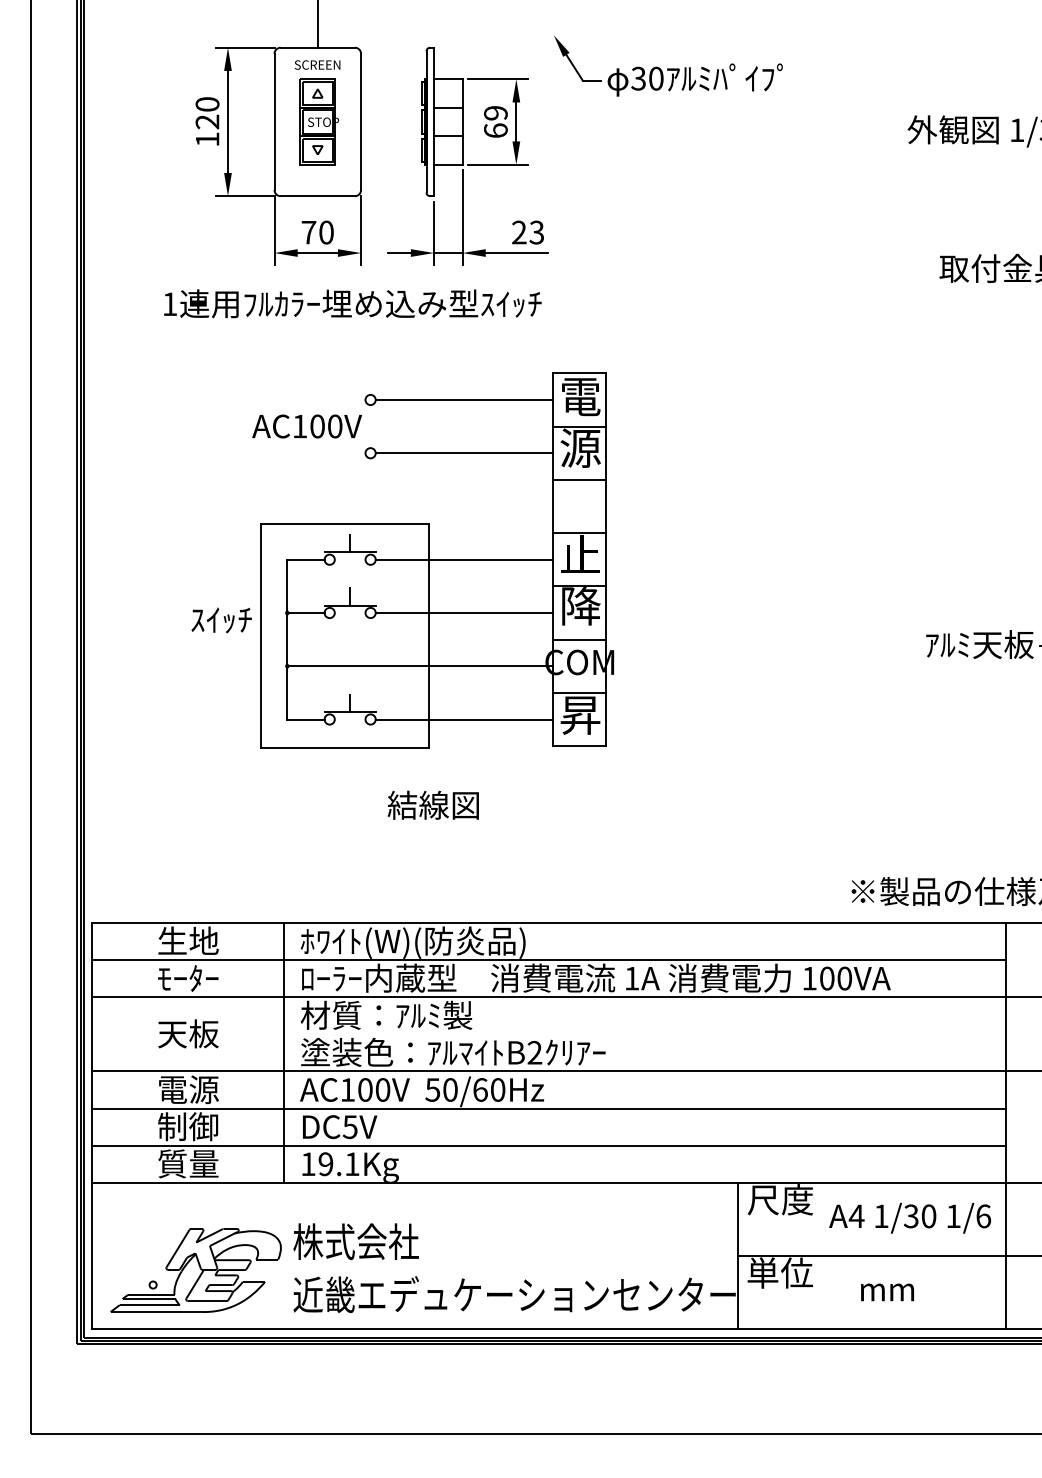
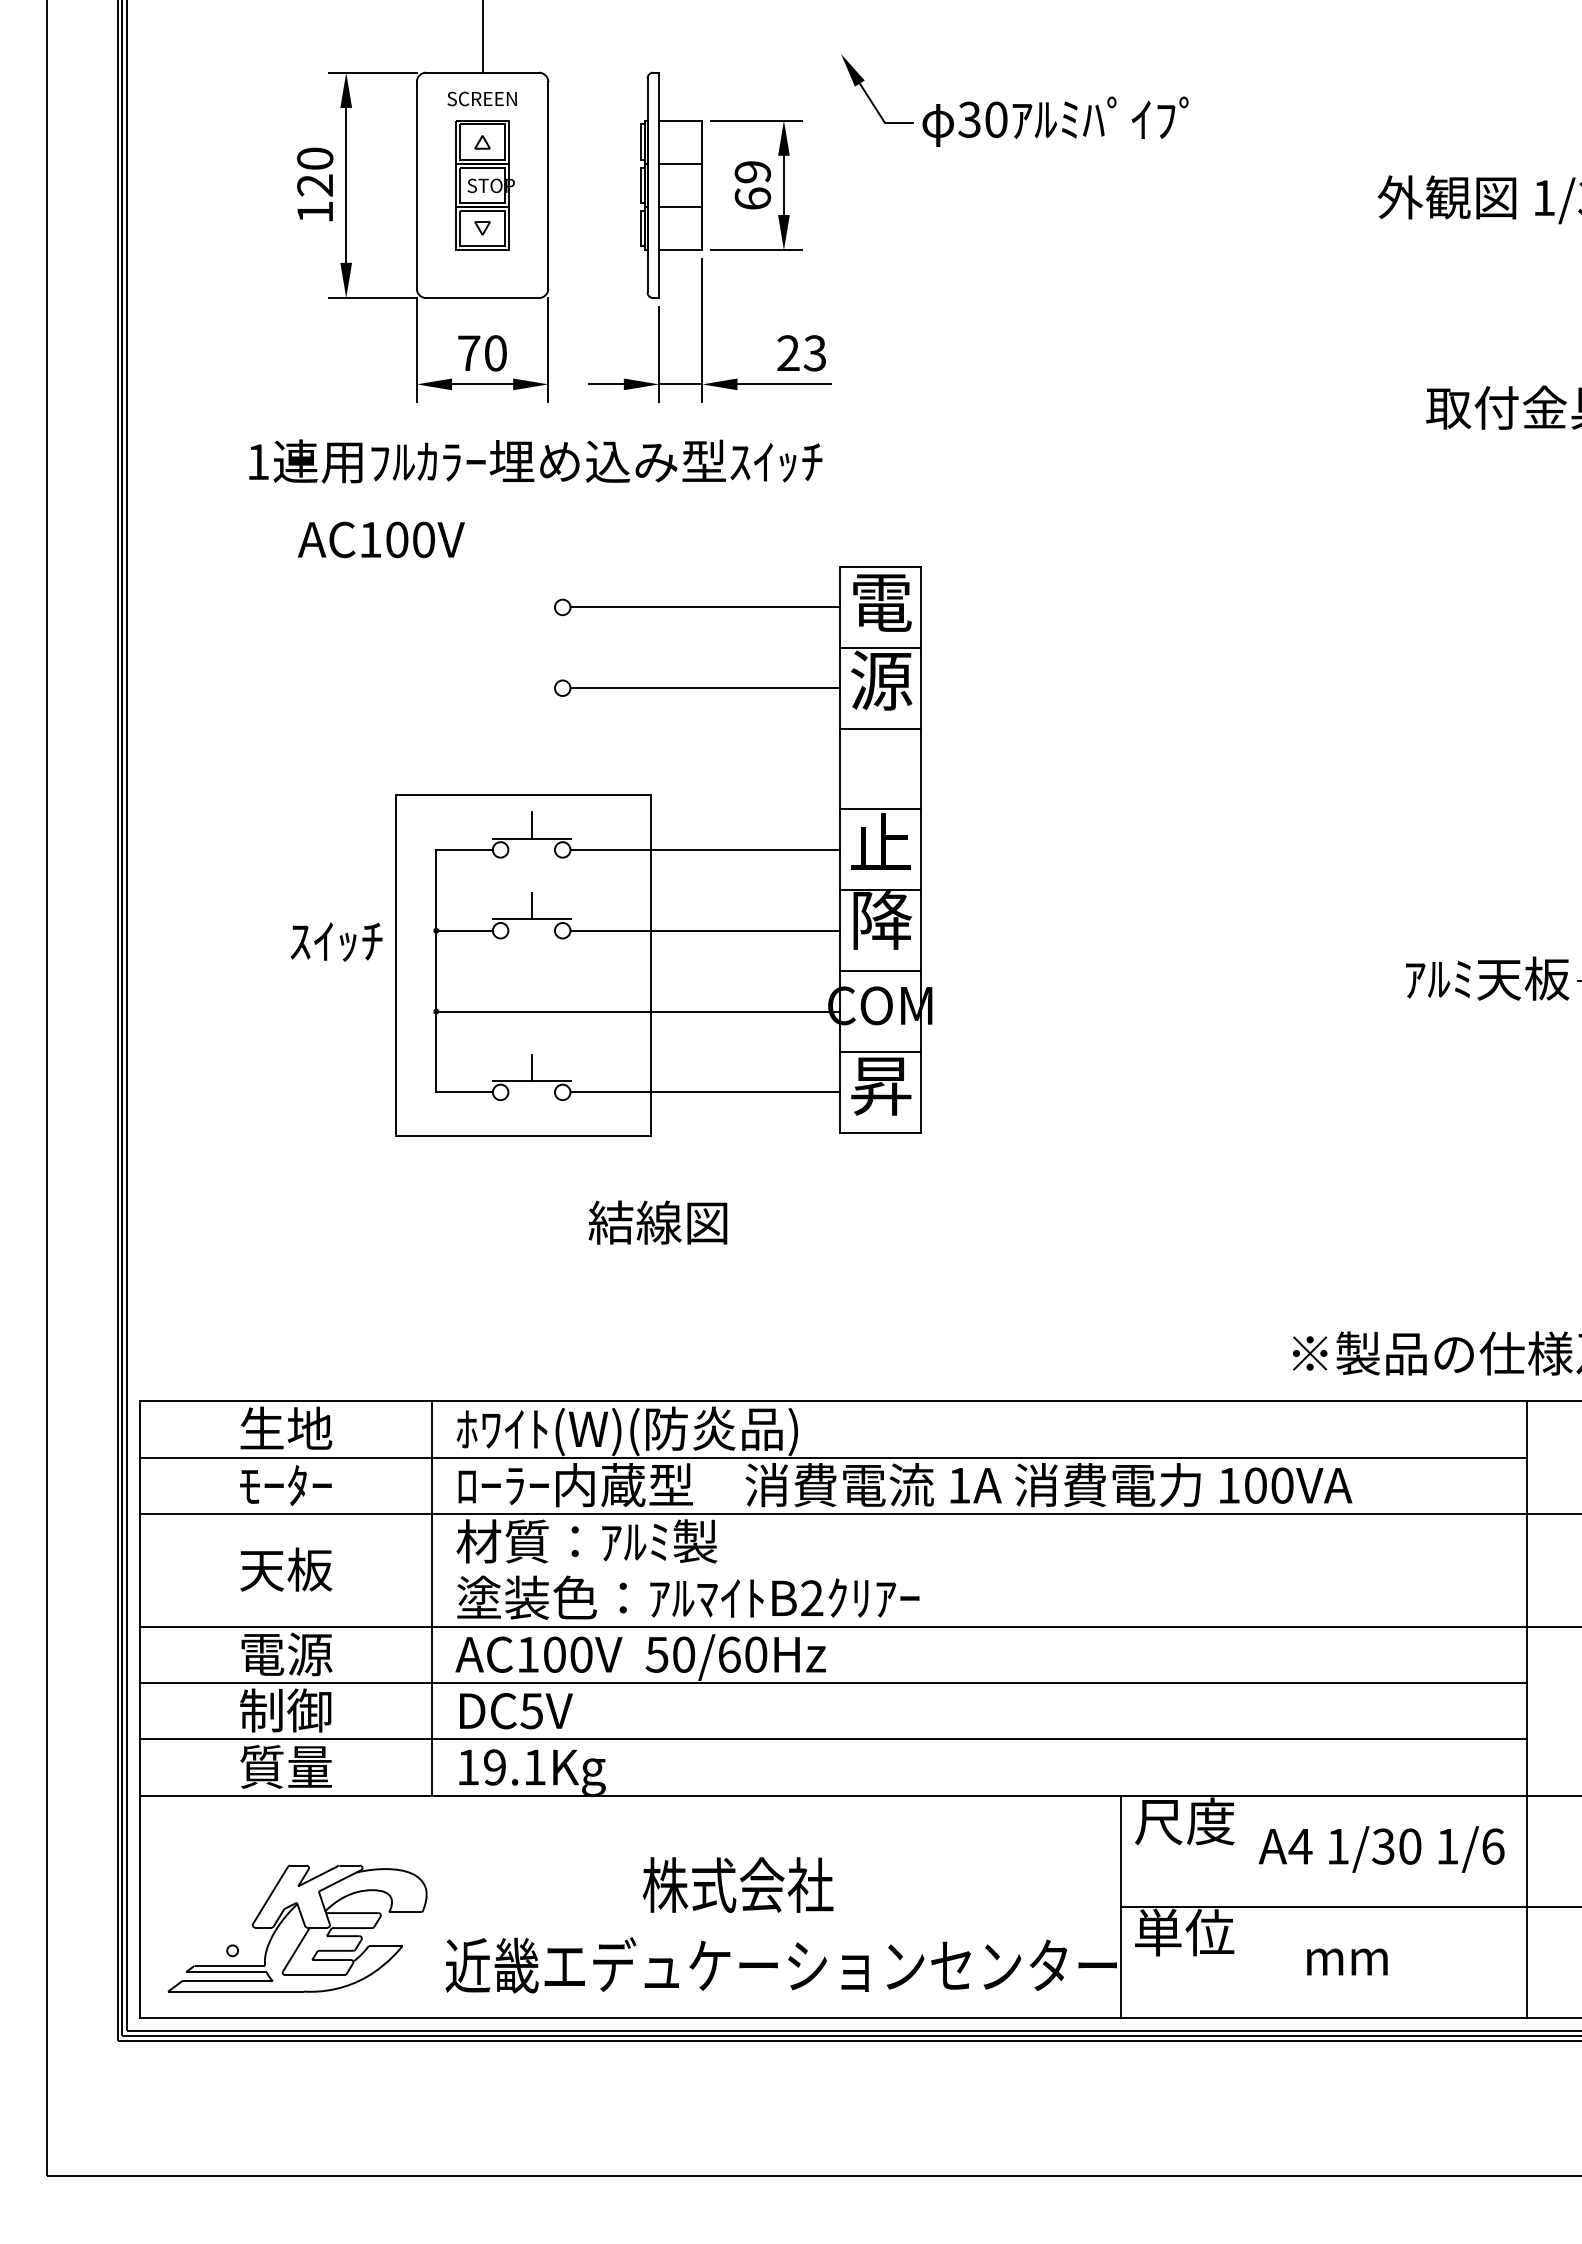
text: (306, 426) -> (380, 539), moved
text: (355, 1241) -> (737, 1884), moved

